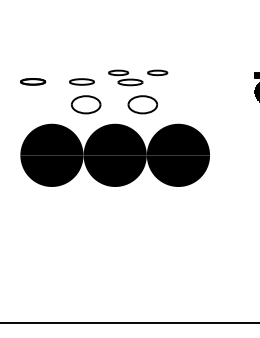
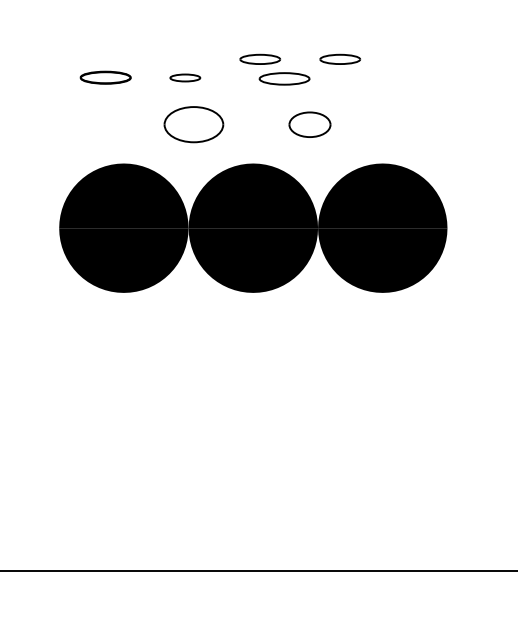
part: (33, 81) -> (106, 76), moved
part: (81, 81) -> (184, 76), size x0.6
part: (142, 104) -> (309, 124), size x0.7

